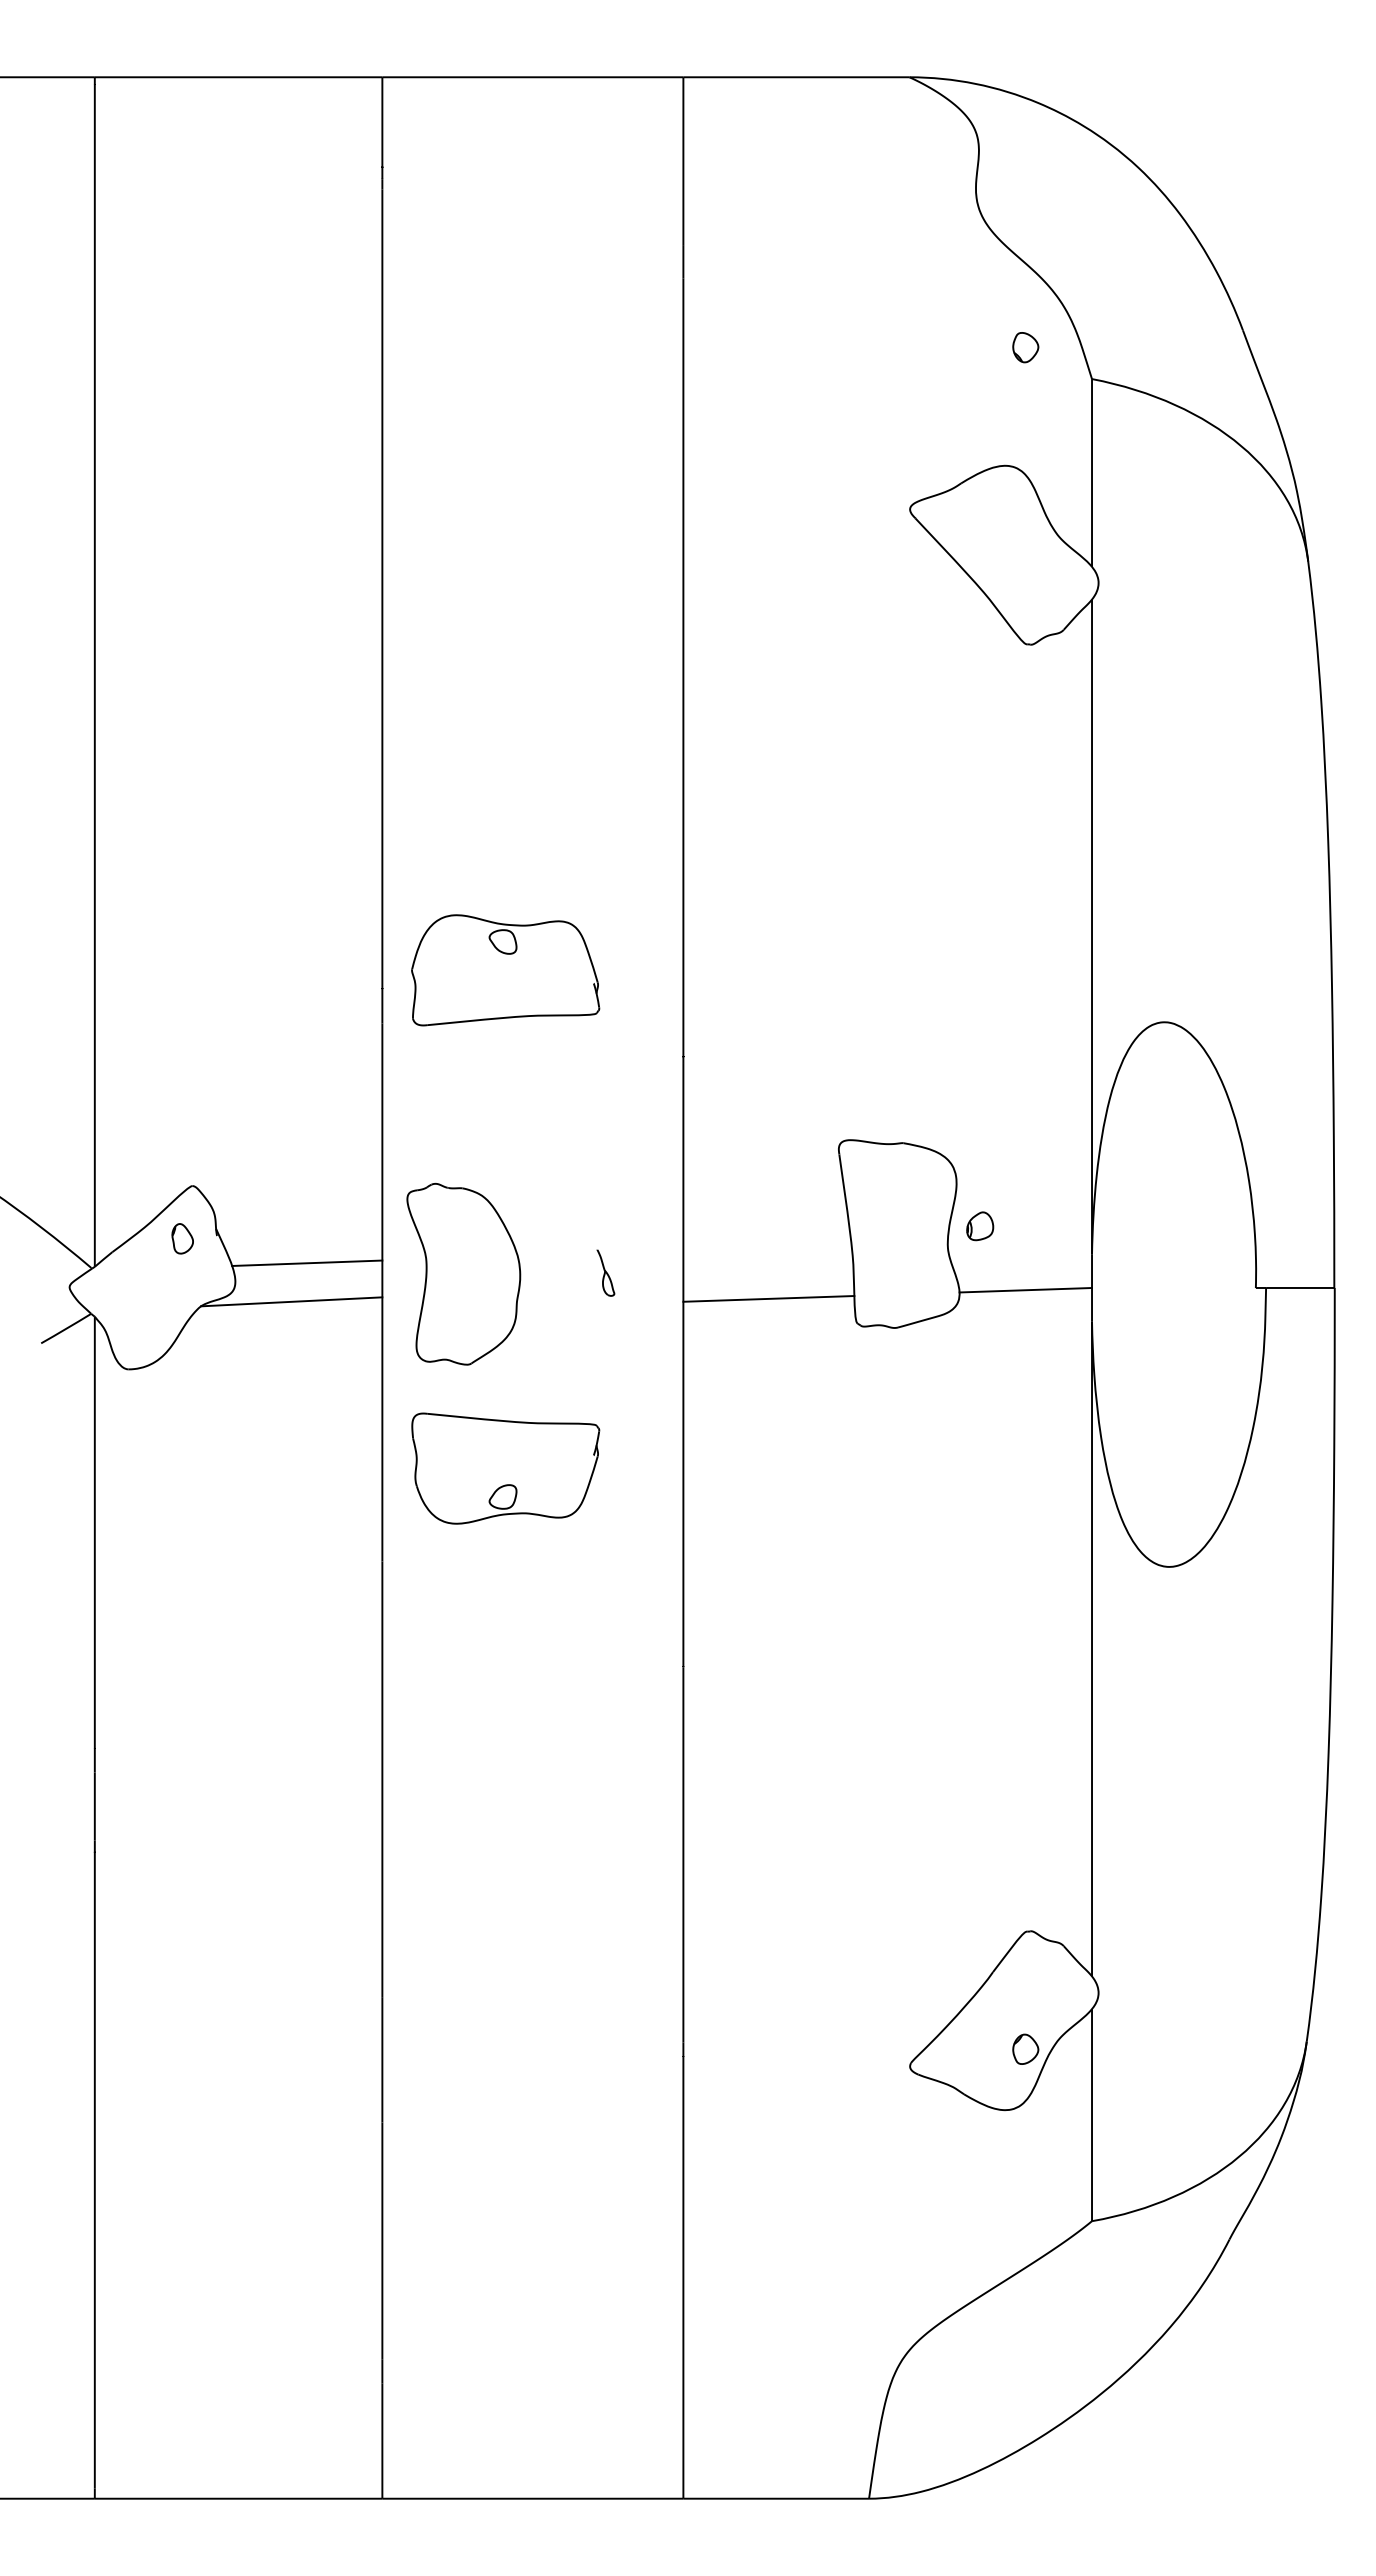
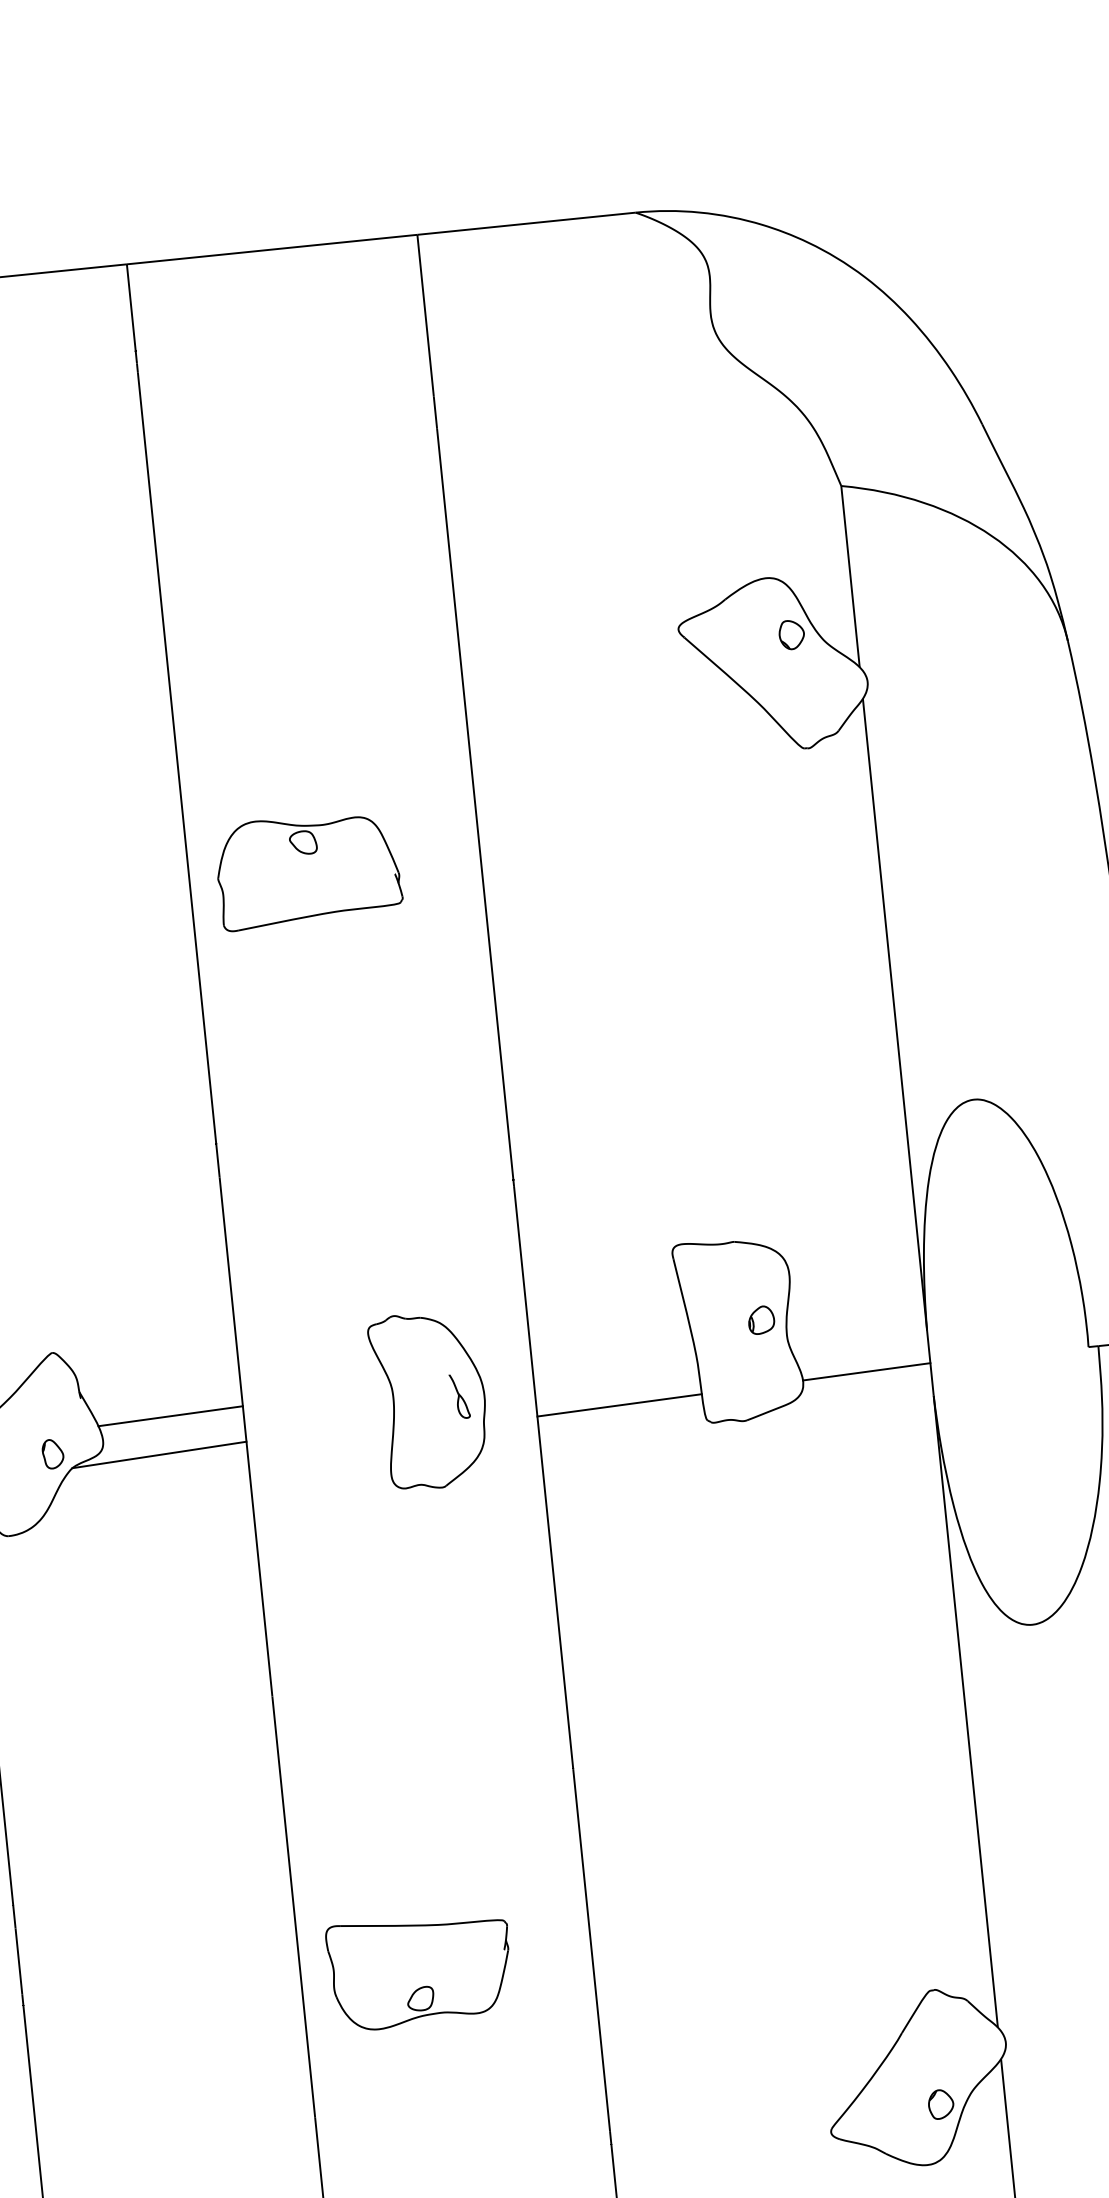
part: (1025, 347) -> (791, 634), moved
part: (505, 970) -> (308, 870), moved
part: (980, 1226) -> (761, 1320), moved
part: (182, 1238) -> (52, 1453), moved
part: (463, 1273) -> (429, 1399), moved
part: (505, 1468) -> (420, 1971), moved

